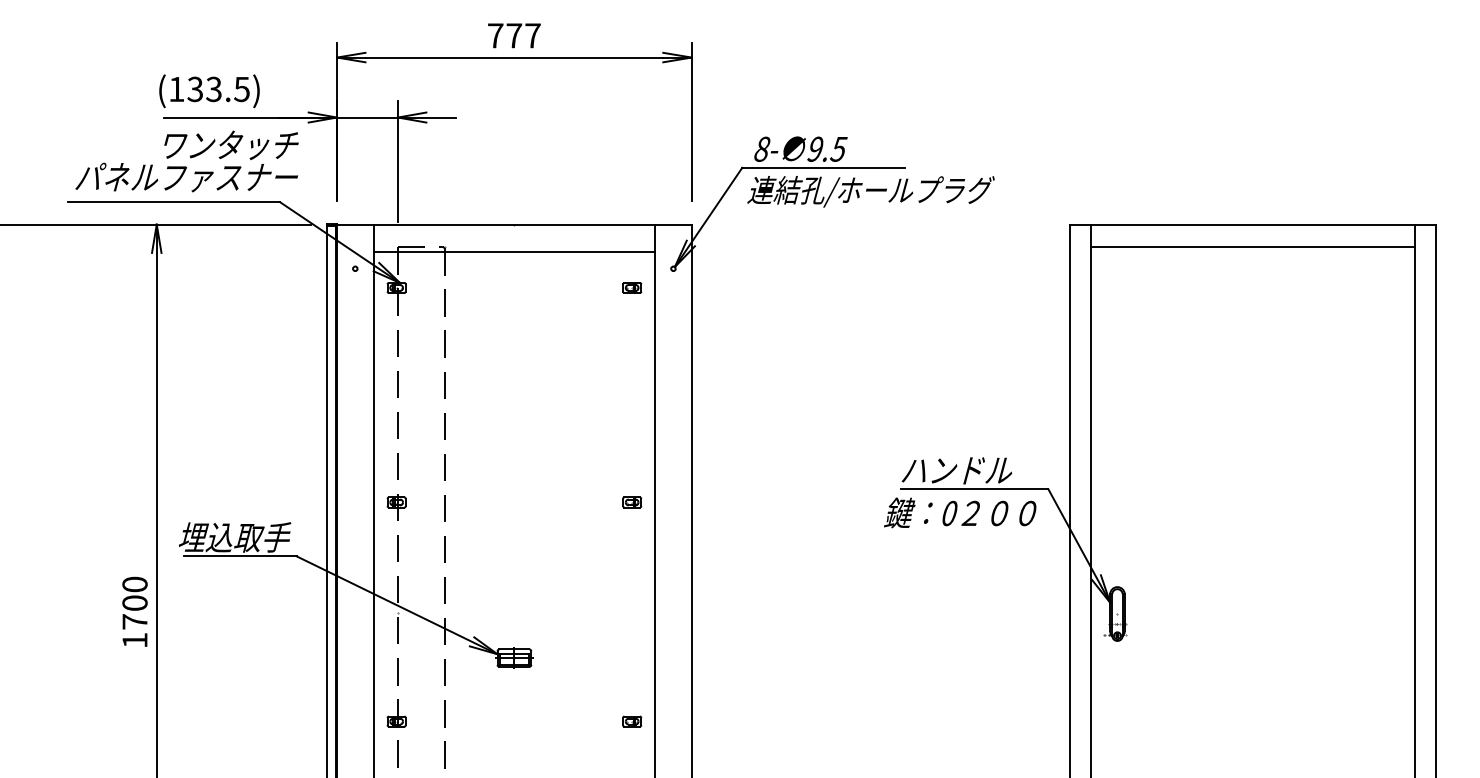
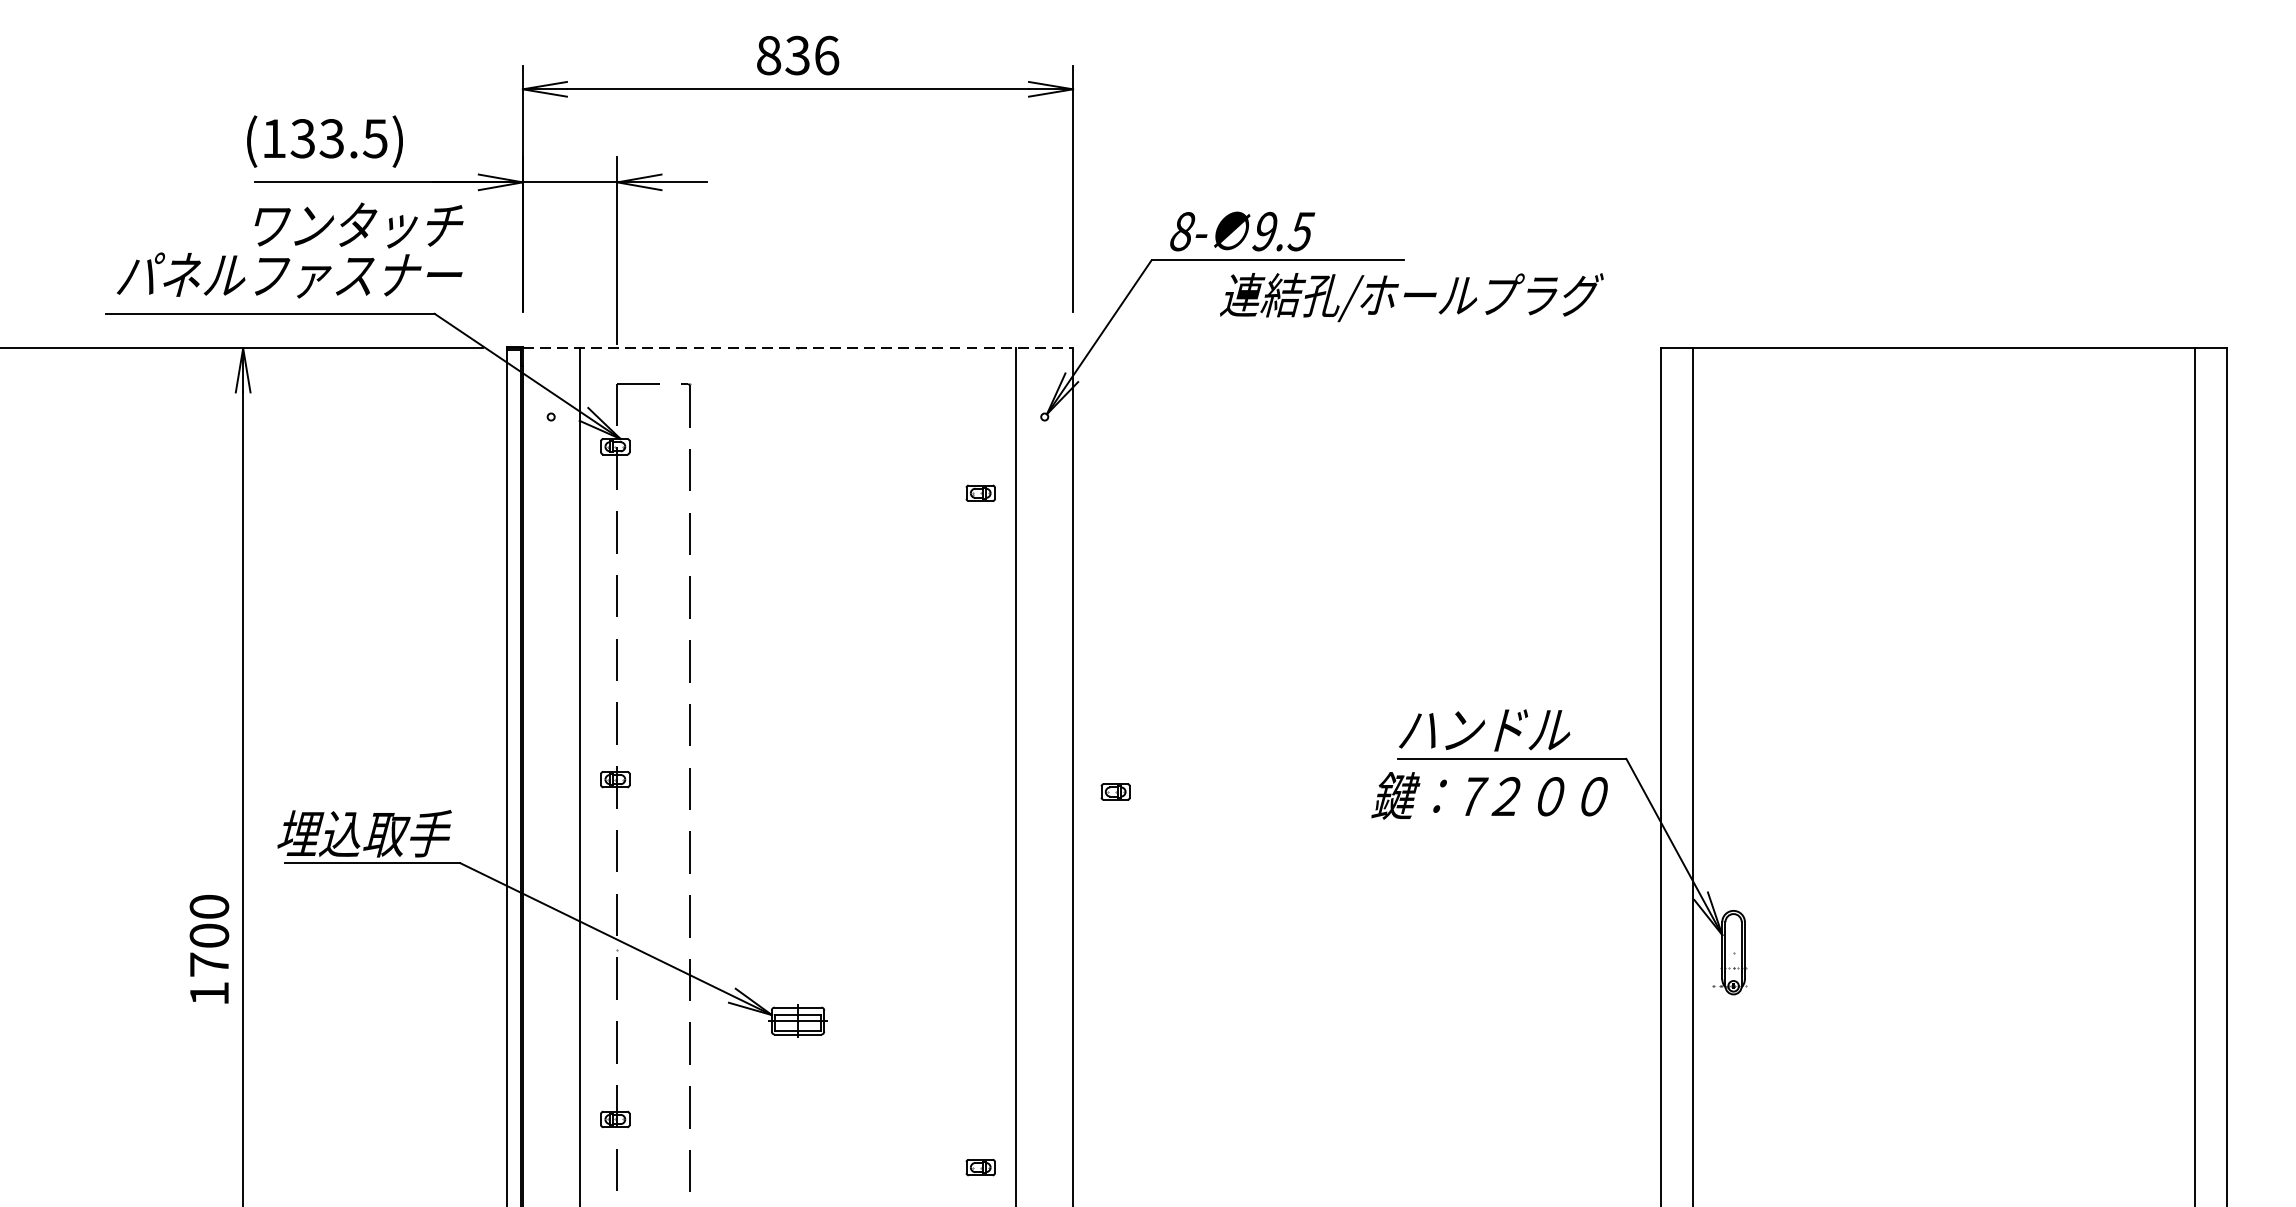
text: (514, 35) -> (798, 55), 777 -> 836
text: (870, 191) -> (1410, 297), moved
line: (514, 224) -> (798, 348), solid -> dashed
line: (1252, 247) -> (1943, 383), removed
line: (514, 251) -> (798, 390), removed
part: (632, 287) -> (981, 492), moved
part: (632, 502) -> (1116, 791), moved
text: (950, 513) -> (1474, 796), 0 -> 7
part: (632, 721) -> (981, 1167), moved

